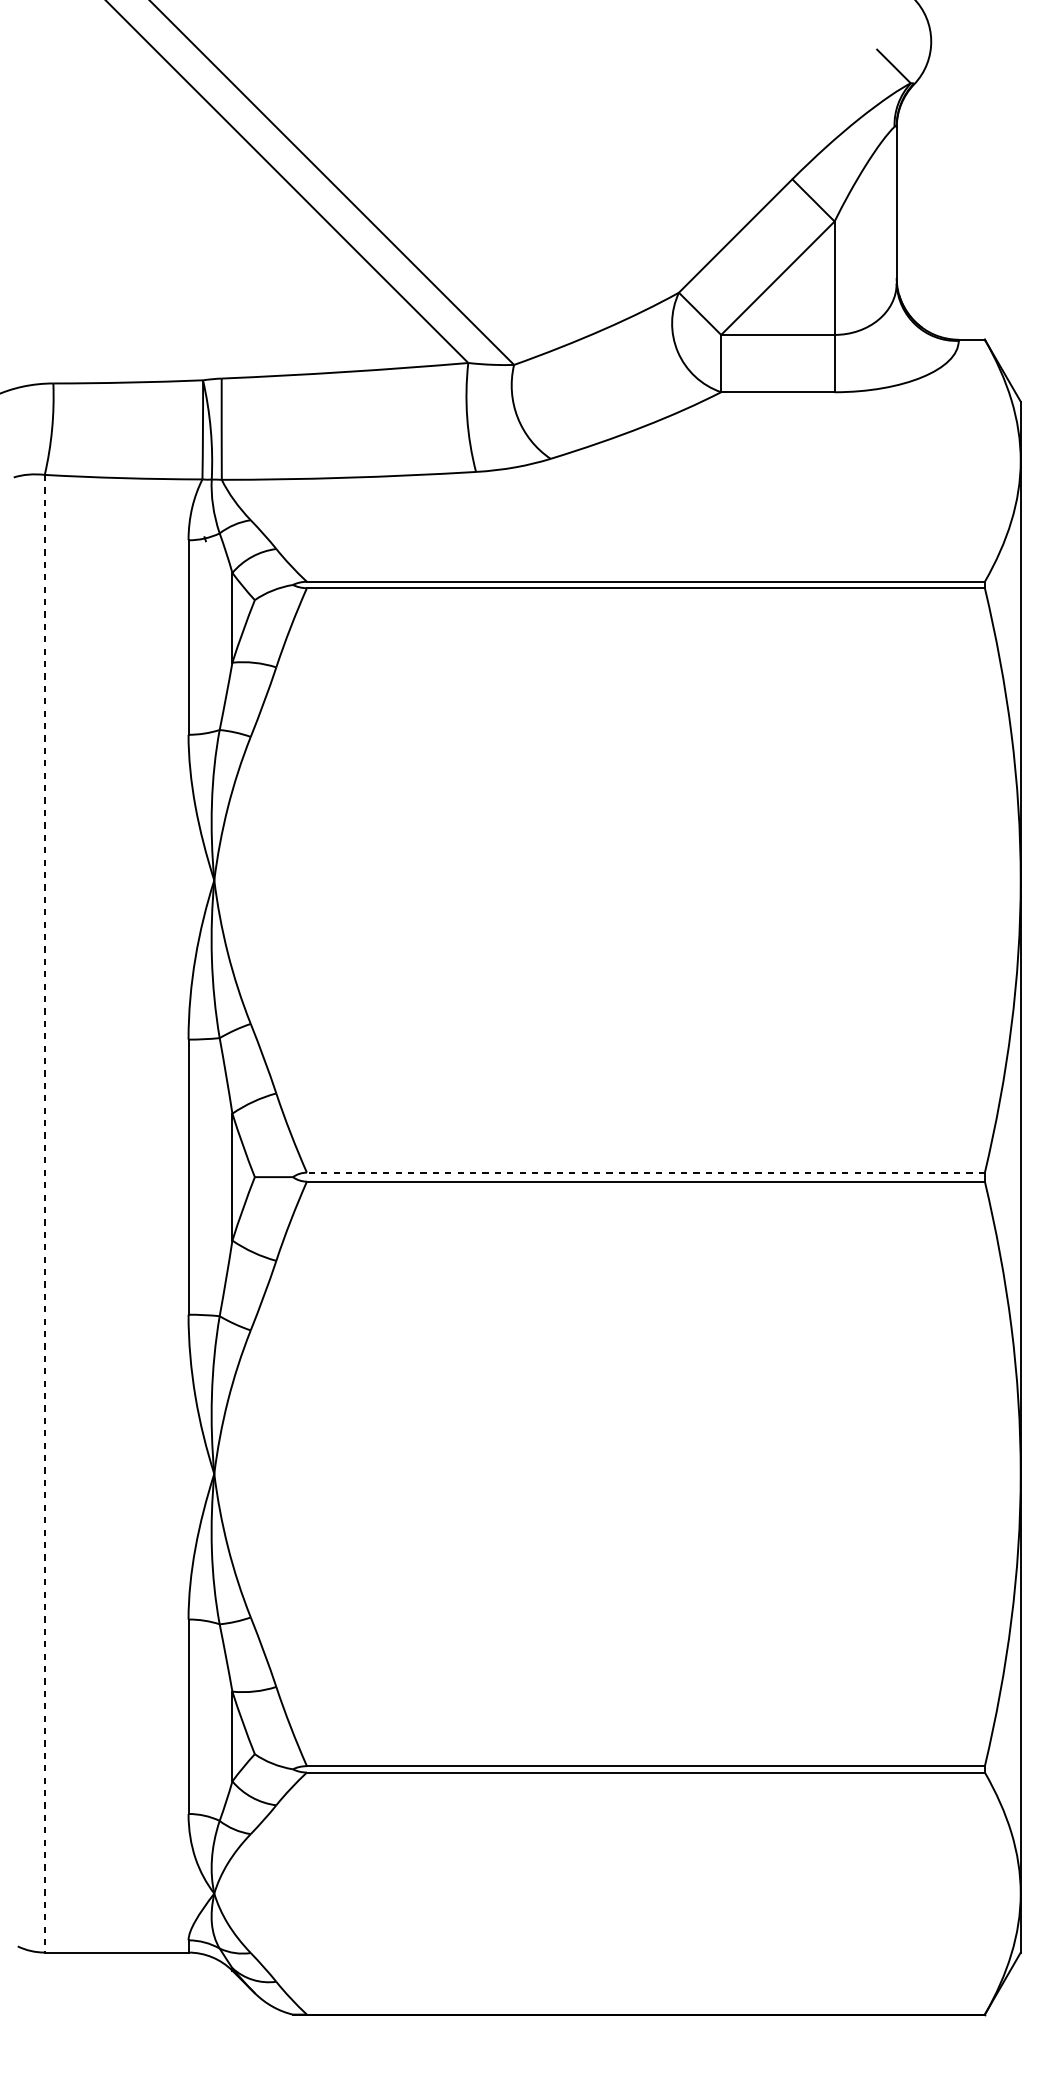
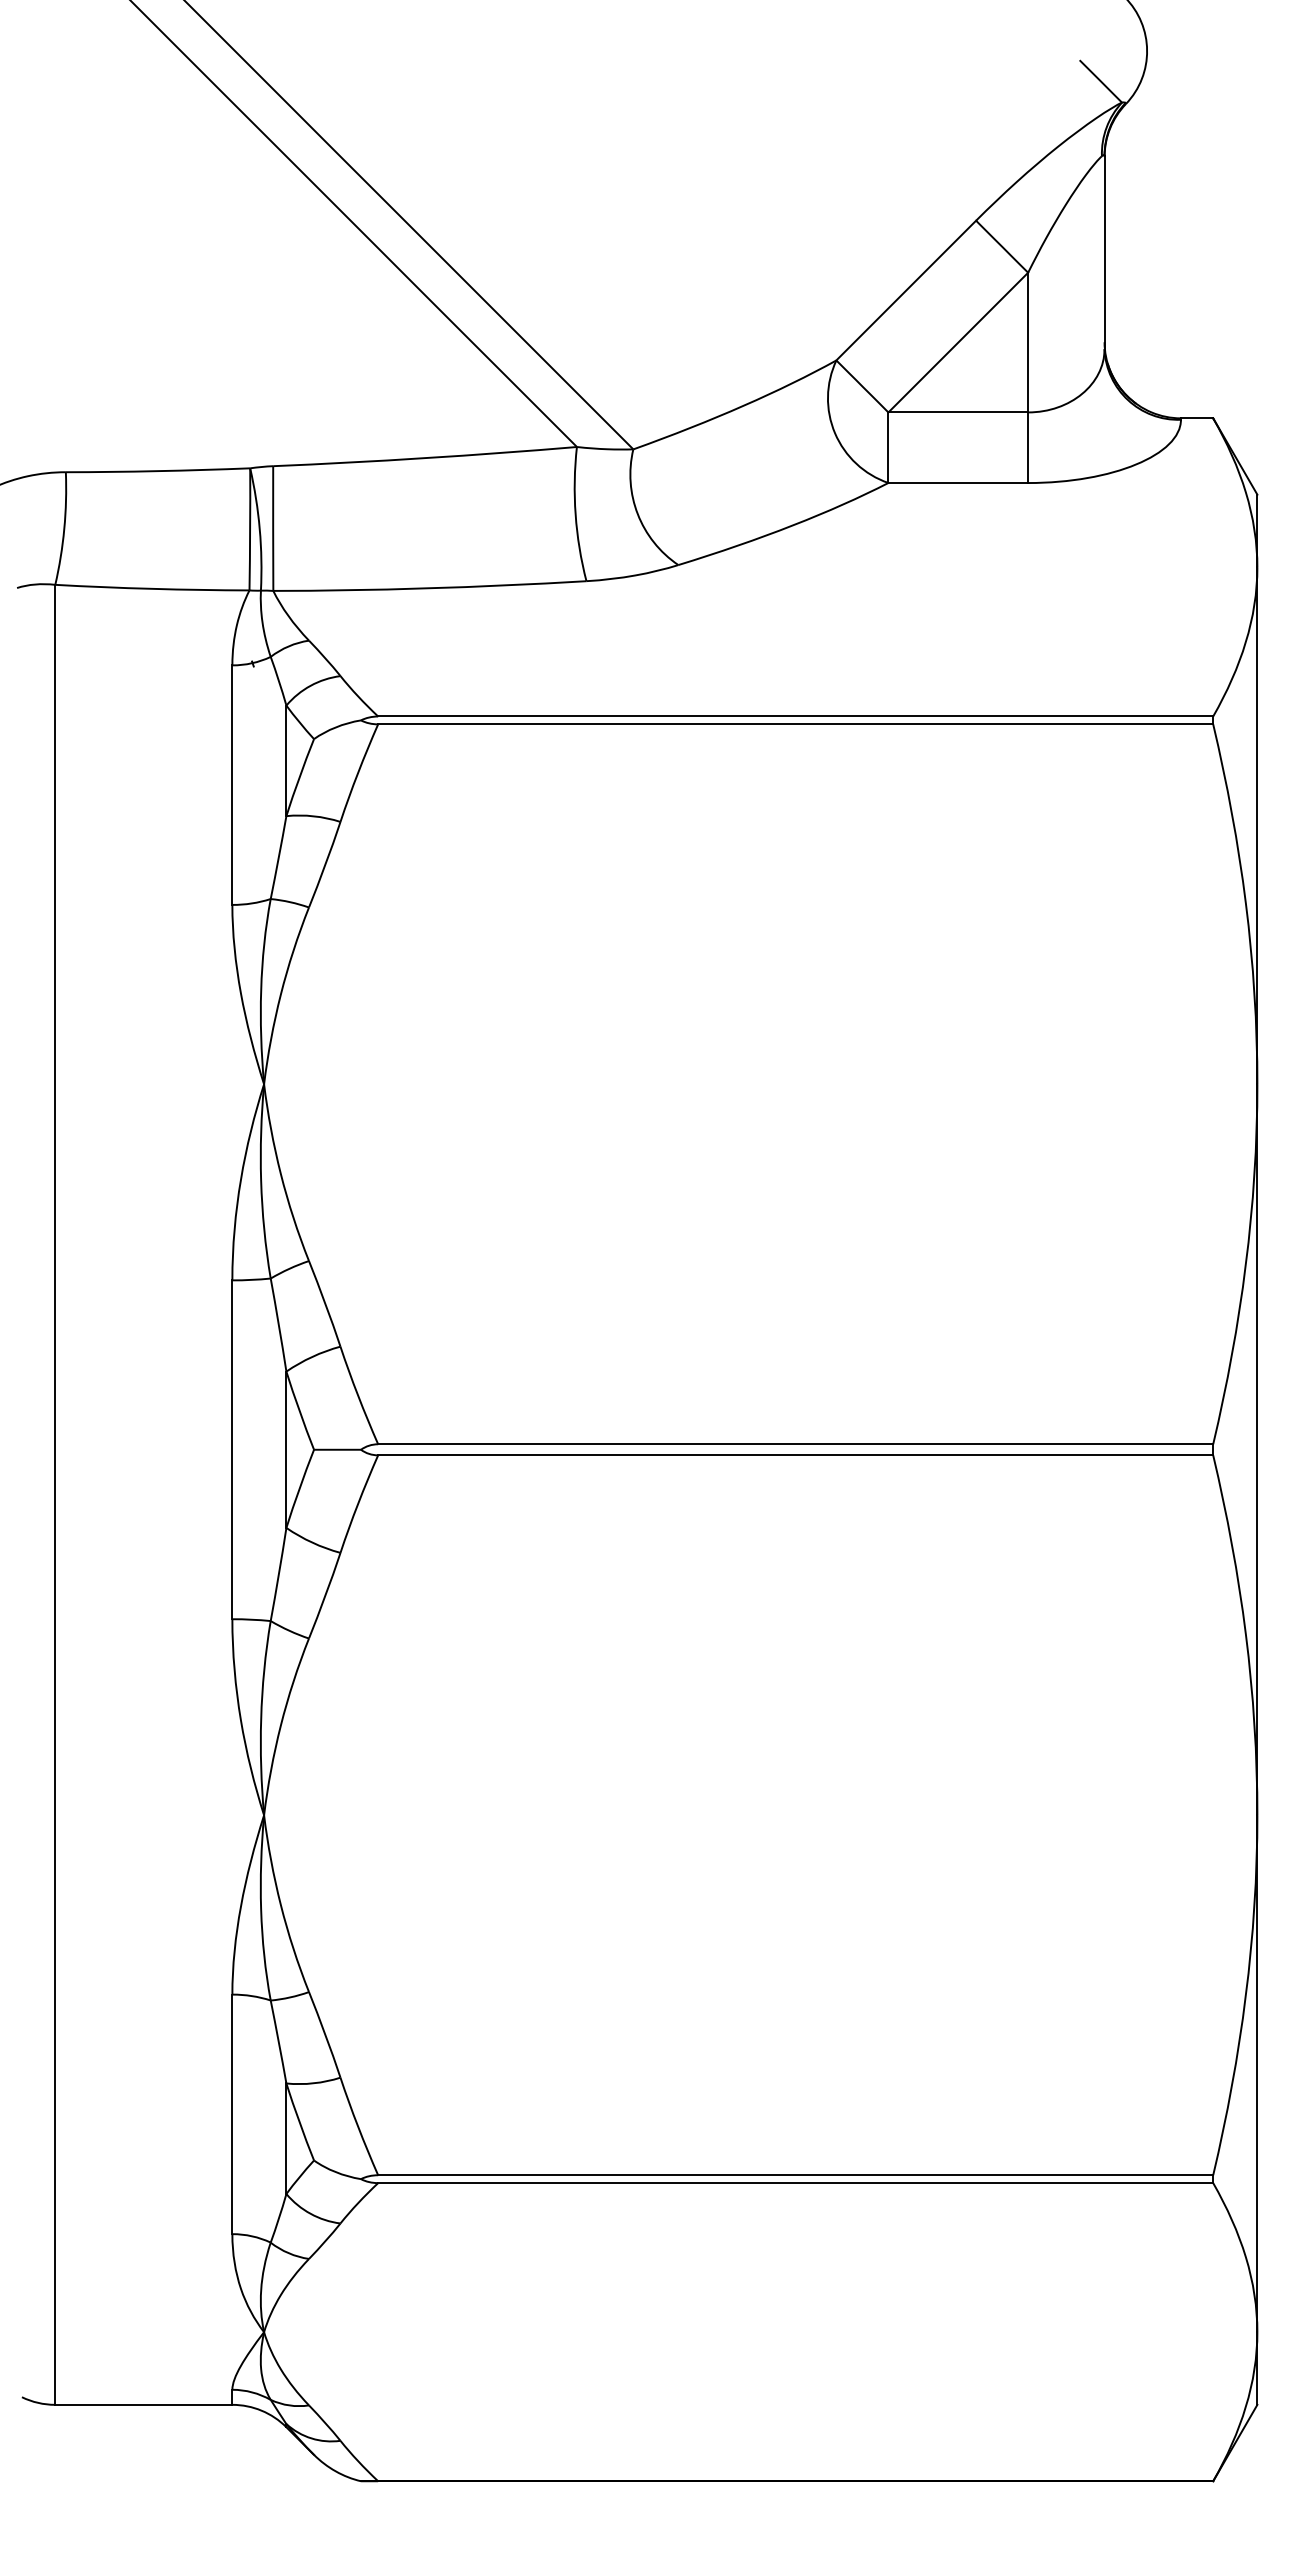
line: (645, 1172) -> (795, 1444), dashed -> solid
line: (44, 1213) -> (55, 1494), dashed -> solid

